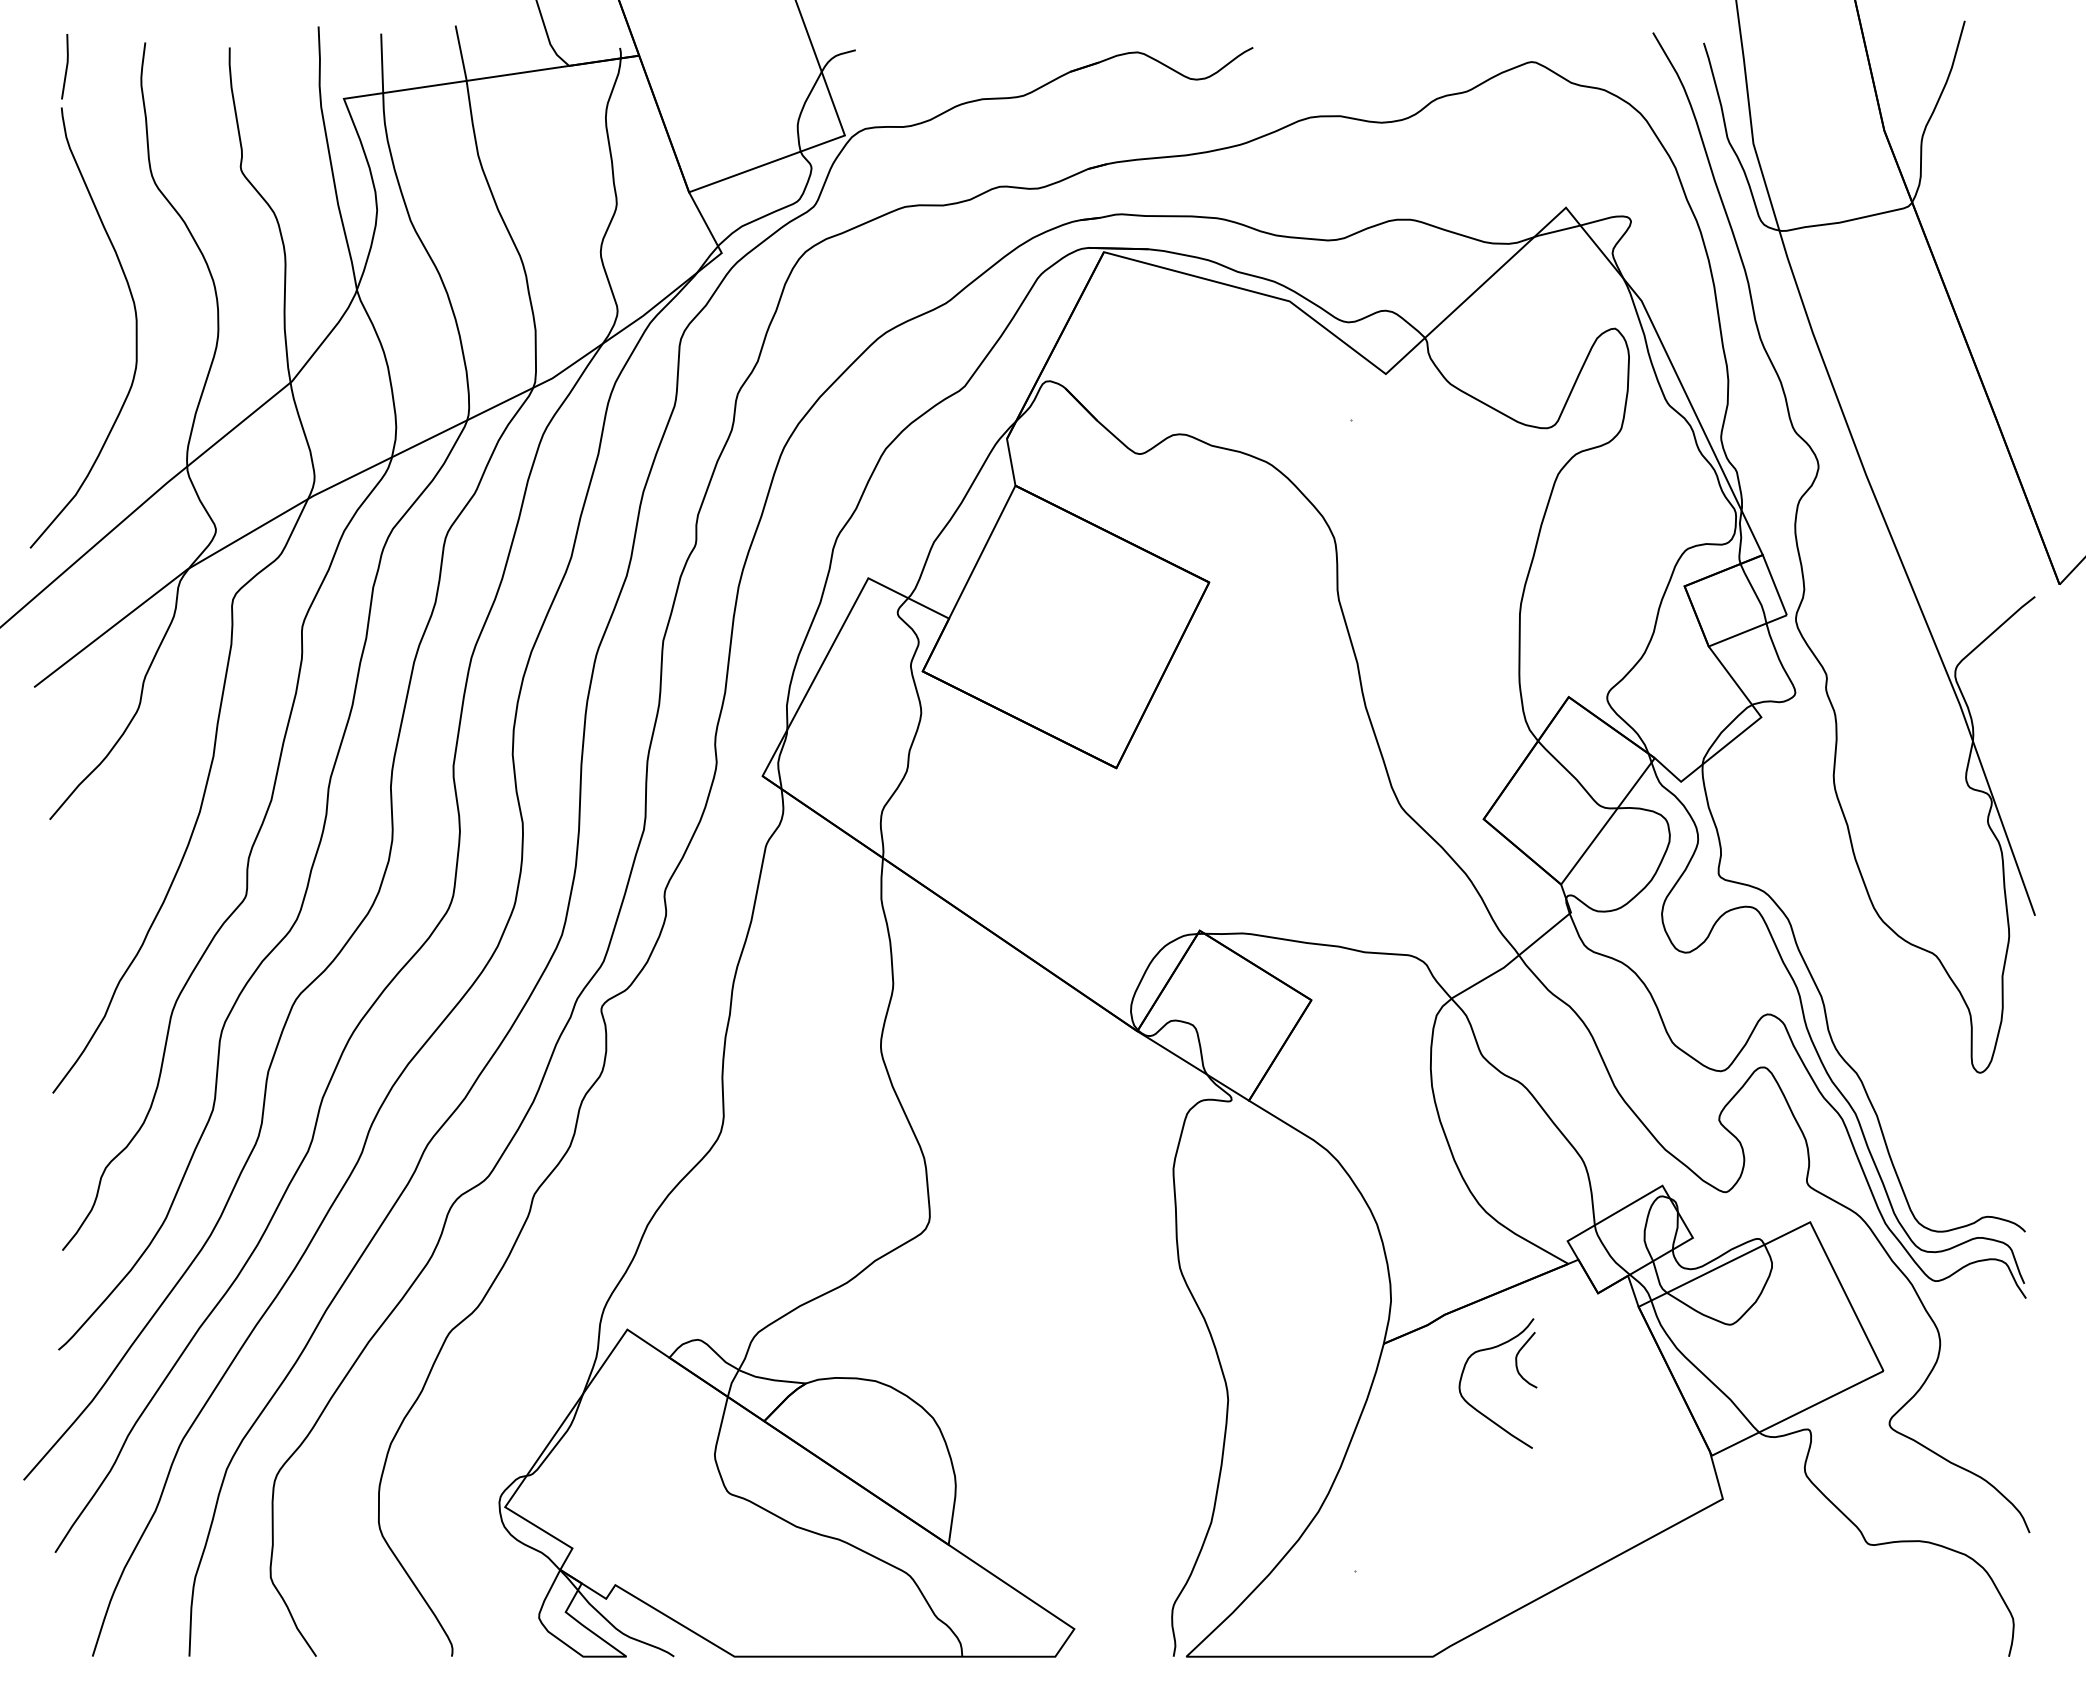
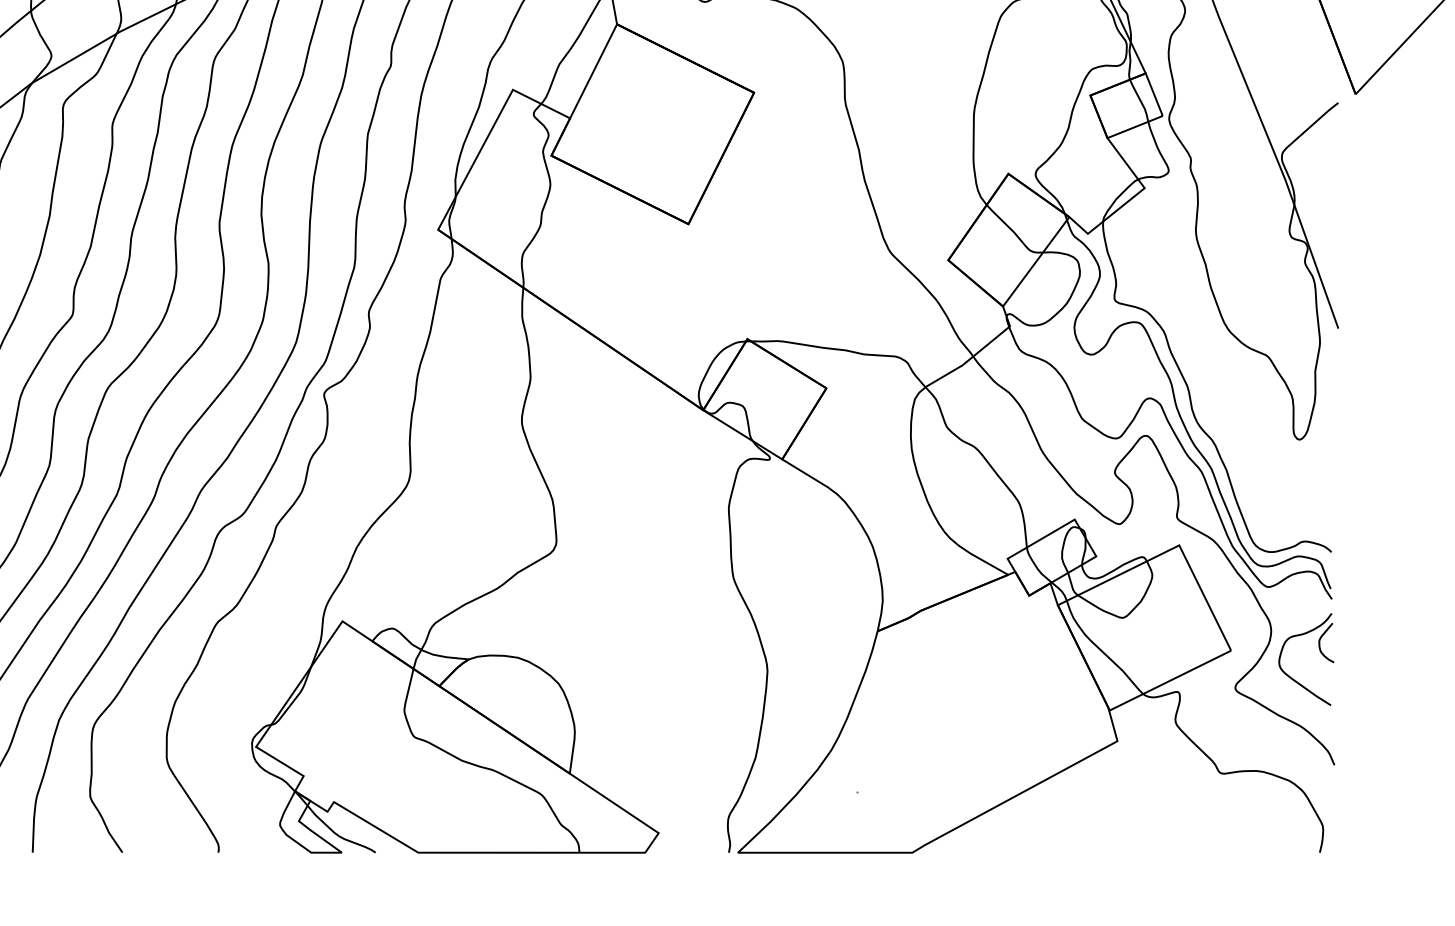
part: (1517, 1372) -> (1320, 651), moved

